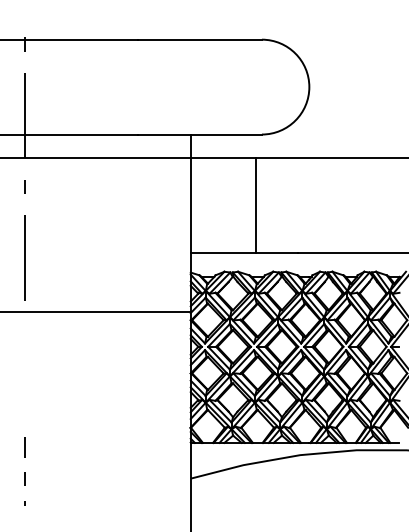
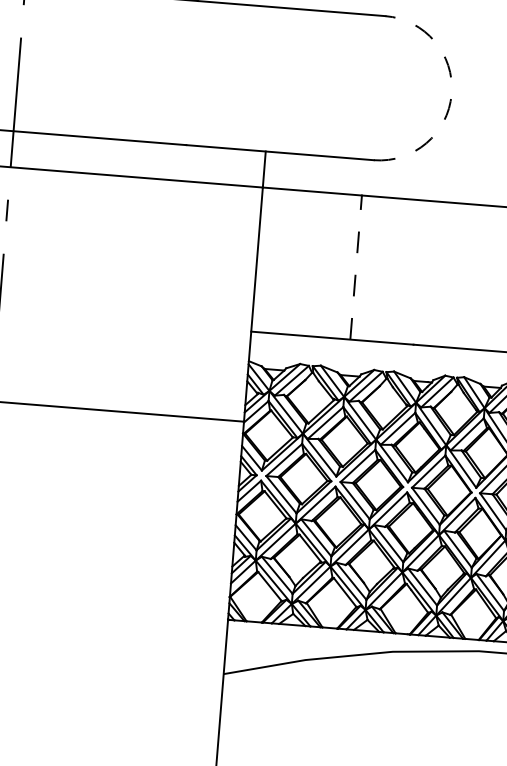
arc: (309, 87) -> (451, 94), solid -> dashed
line: (256, 205) -> (356, 267), solid -> dashed

